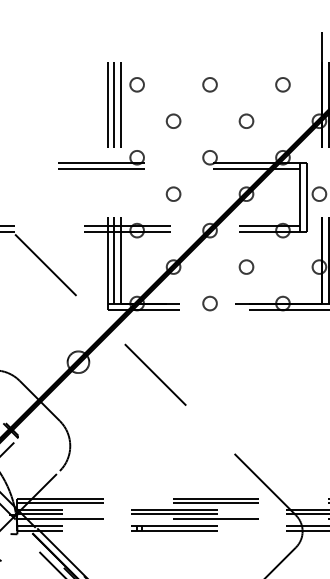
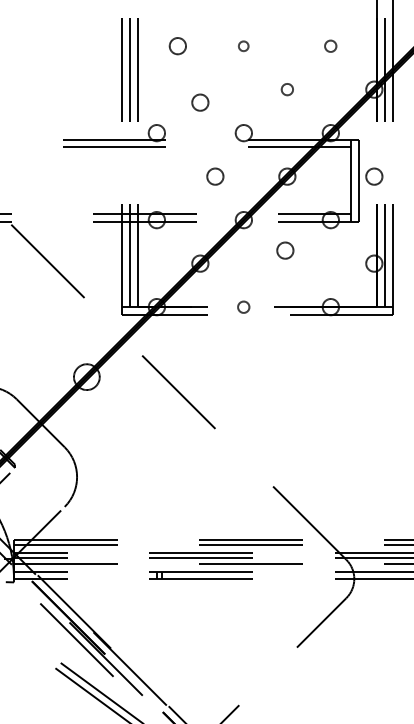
circle: (136, 85) -> (177, 46), moved
circle: (209, 85) -> (243, 46), size x0.6
circle: (282, 85) -> (330, 46), size x0.7
circle: (173, 121) -> (200, 102), moved
circle: (246, 121) -> (287, 89), size x0.7
circle: (173, 194) -> (215, 176), moved
circle: (246, 266) -> (285, 250), moved
circle: (209, 303) -> (243, 307), size x0.7

